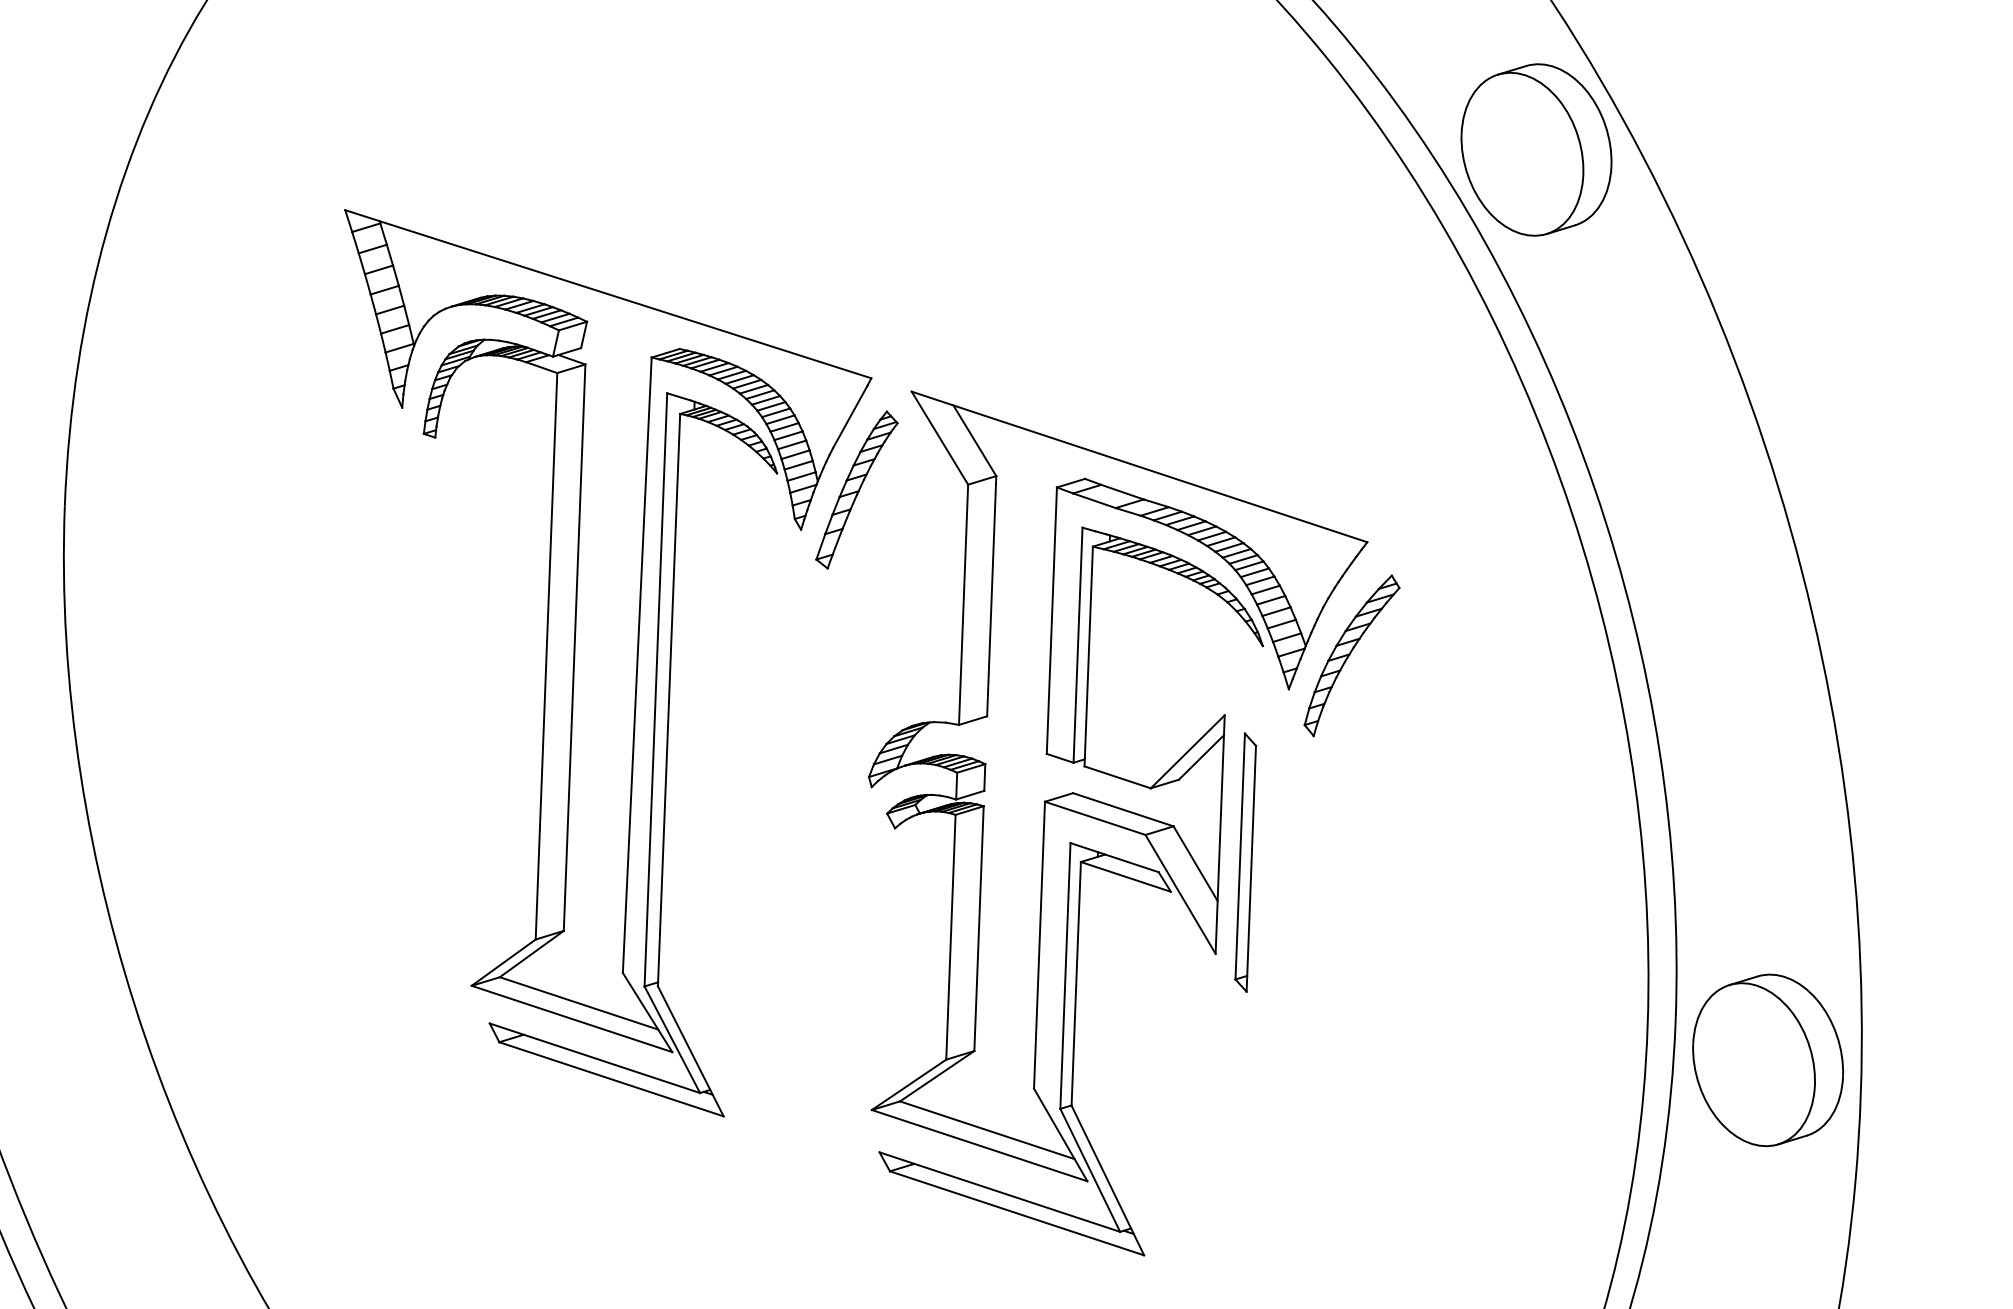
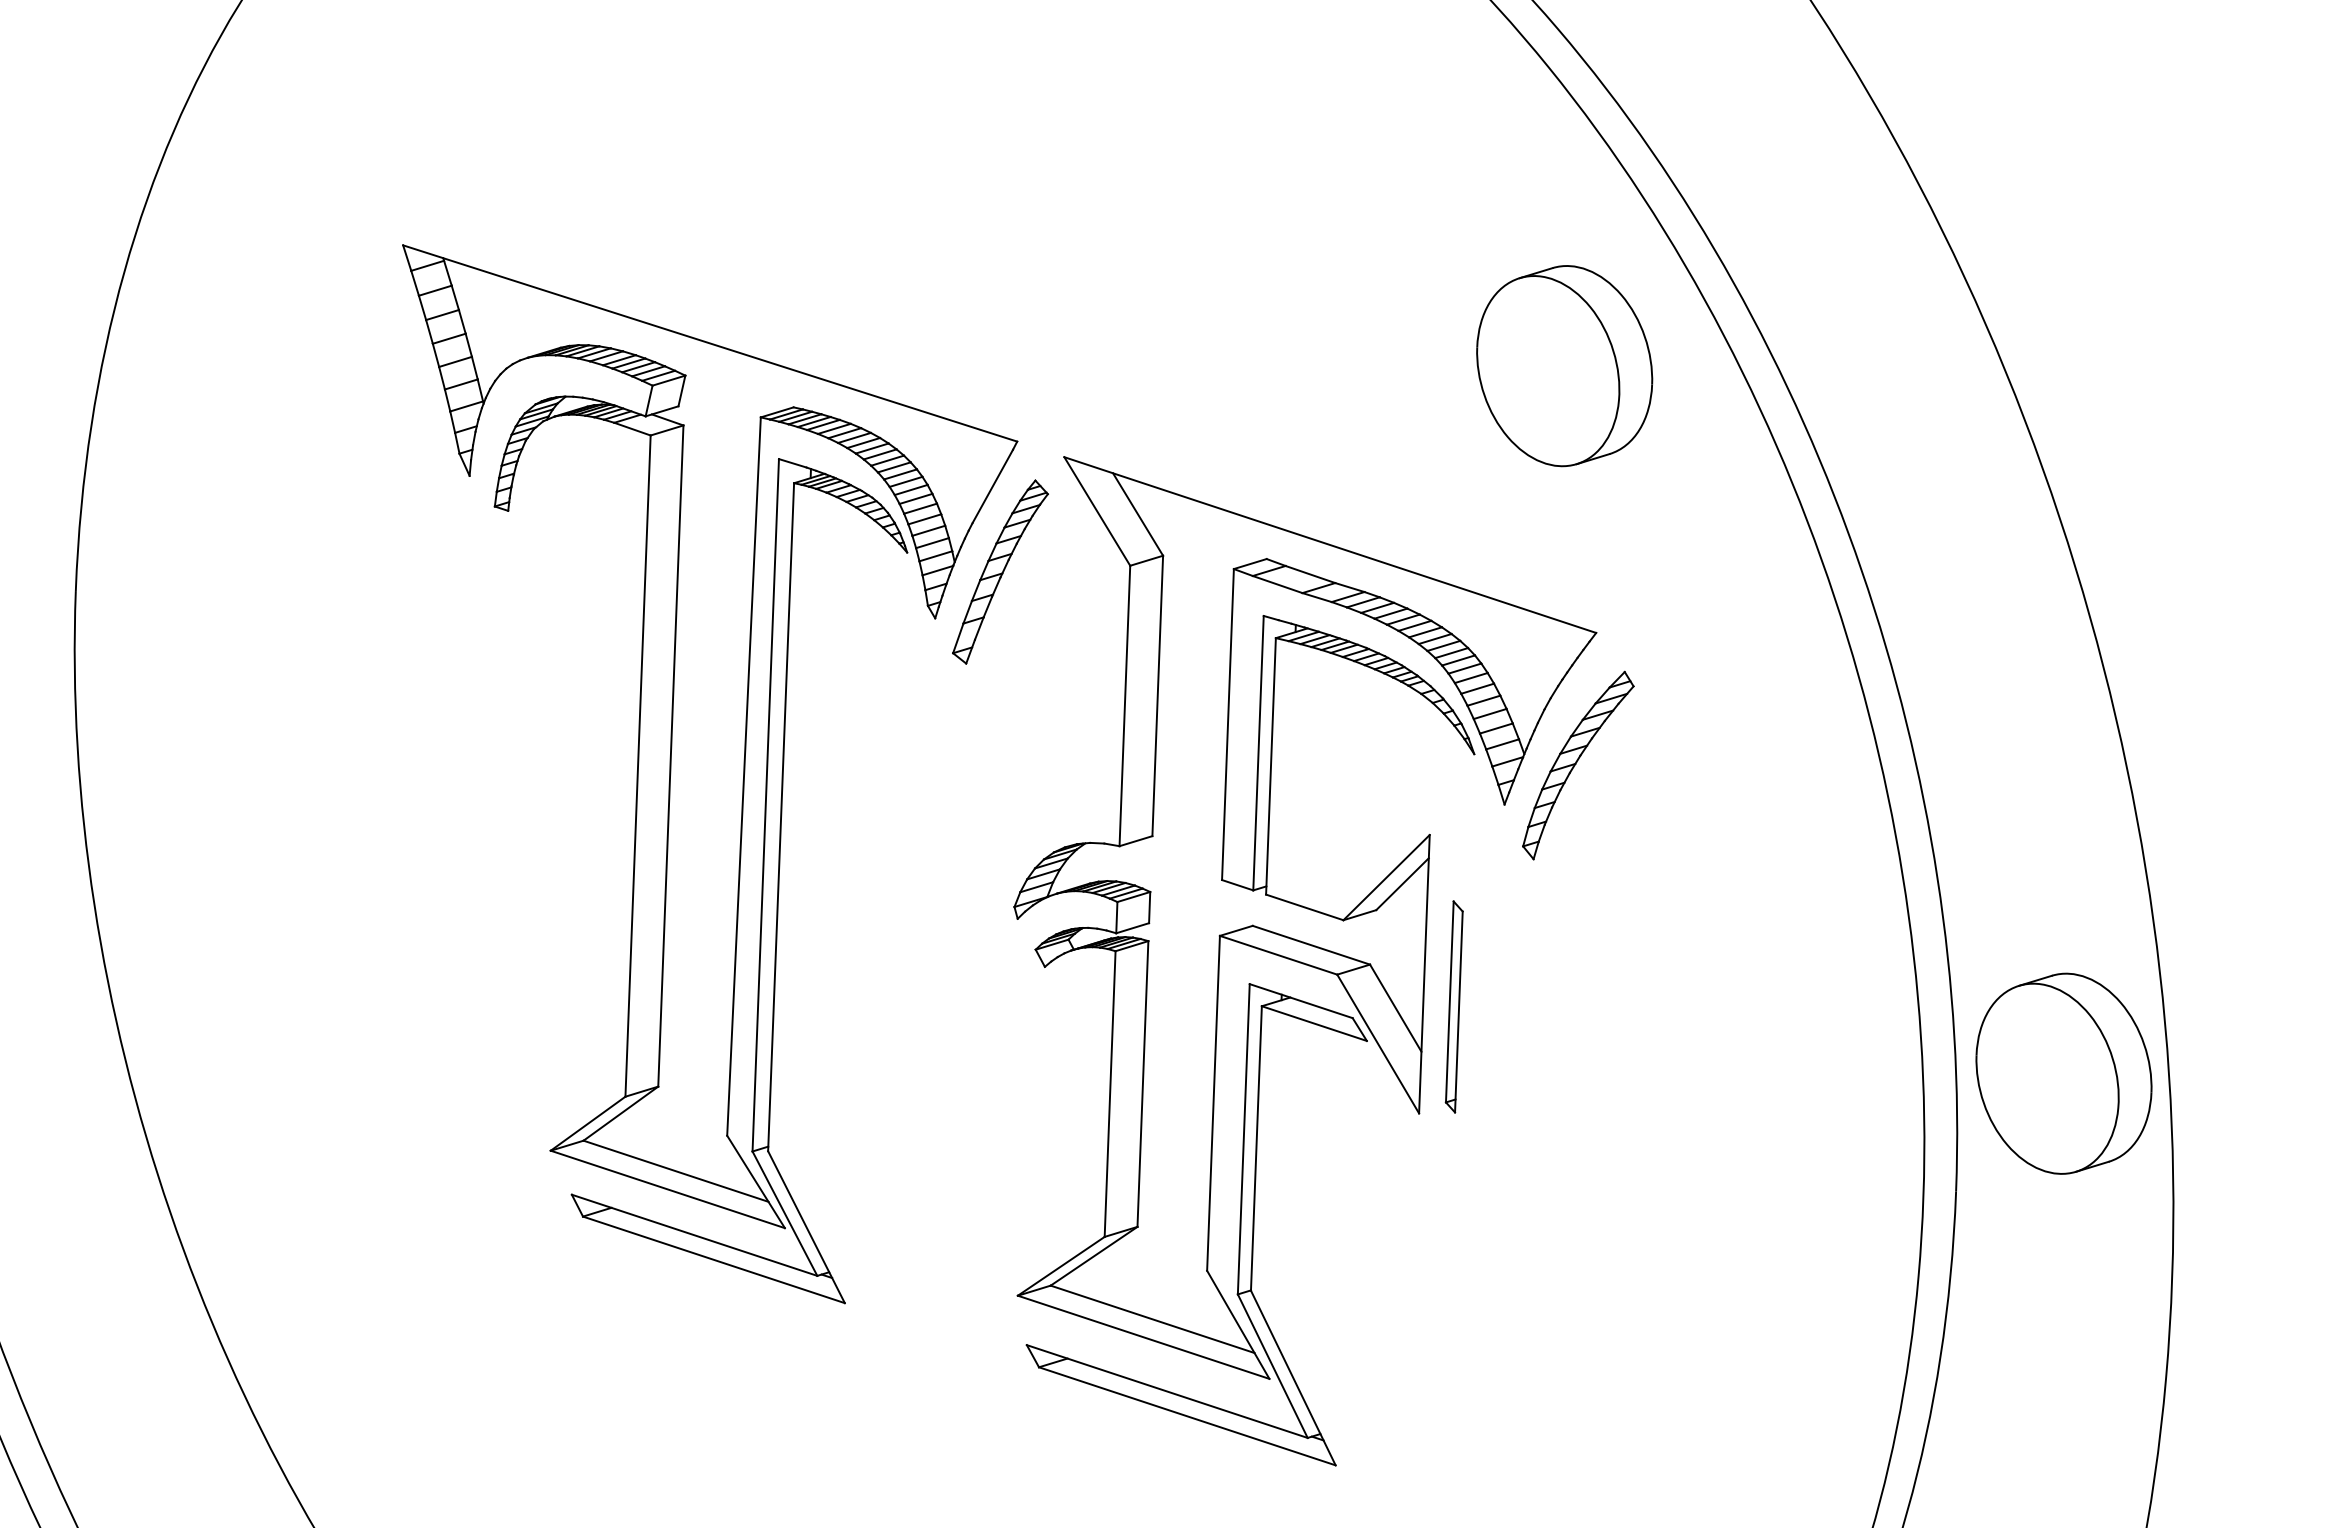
part: (1536, 150) -> (1564, 366), moved
part: (1245, 862) -> (1454, 1006), size x0.7
part: (1767, 1060) -> (2063, 1073), moved

